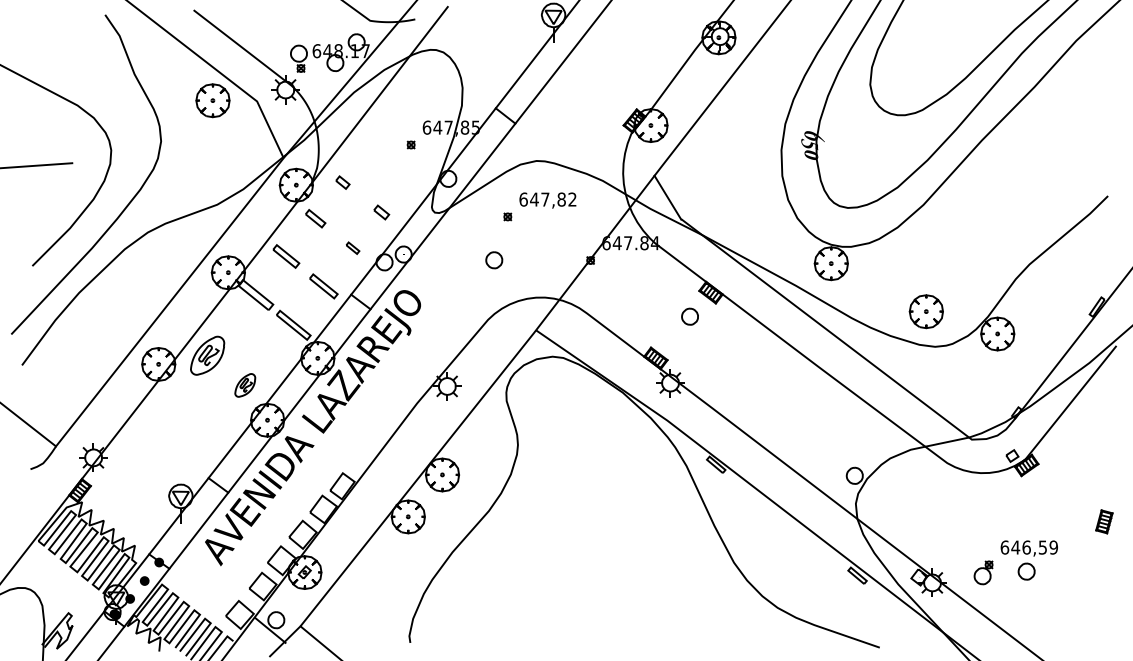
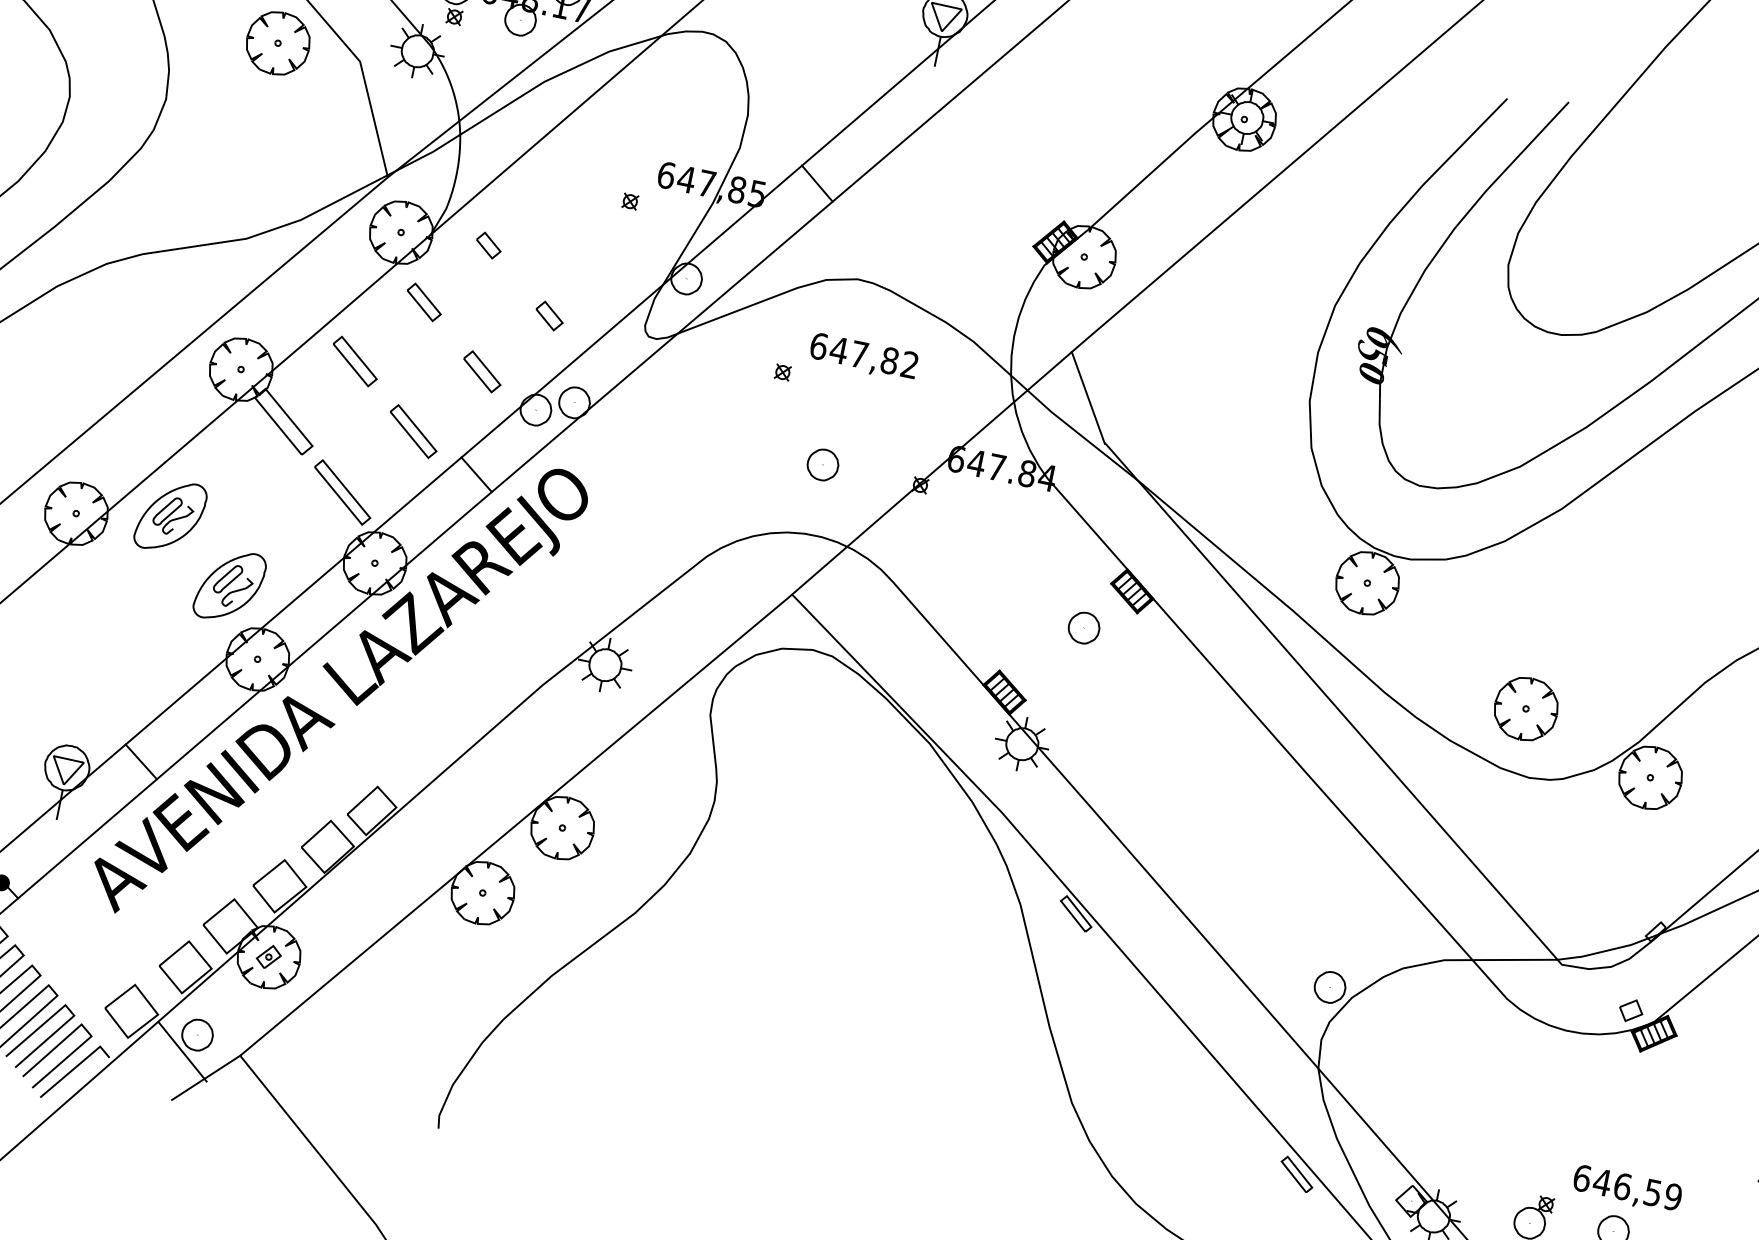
part: (352, 247) -> (481, 370), size x1.67
part: (494, 260) -> (823, 465), moved
part: (244, 385) -> (228, 585), size x1.67

